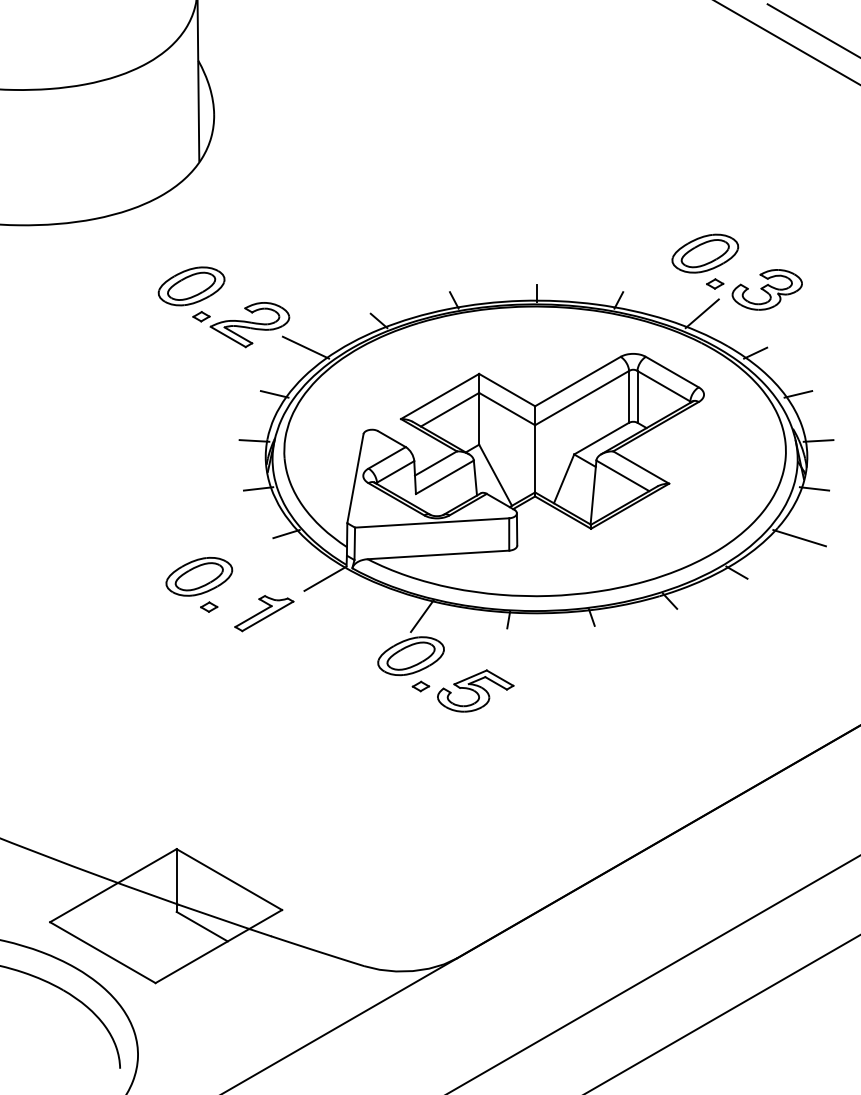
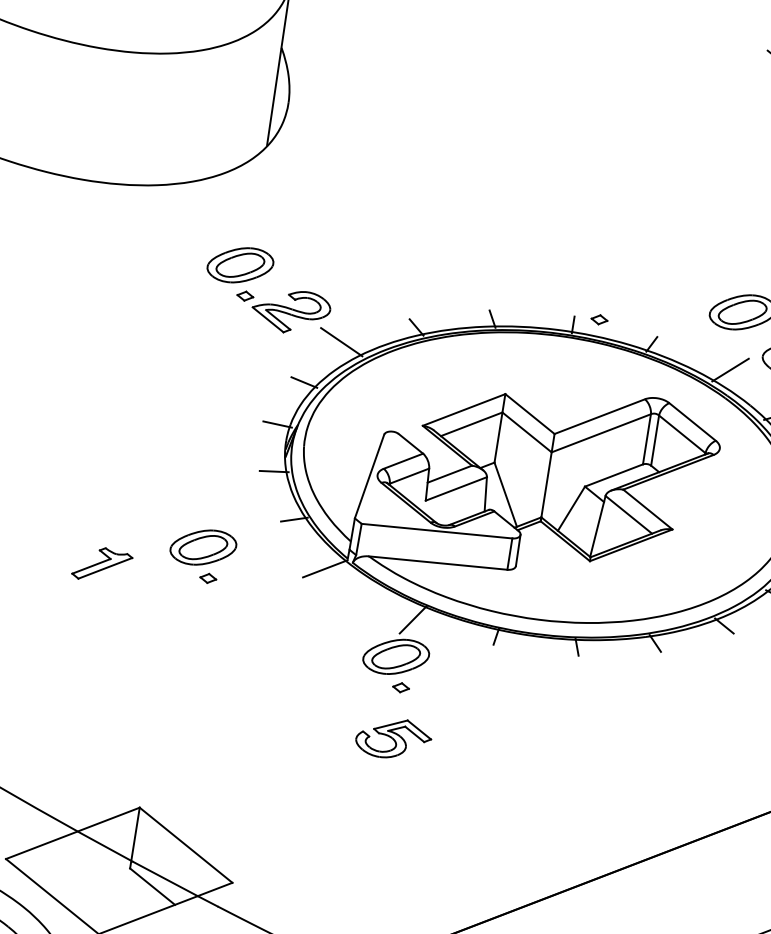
part: (715, 283) -> (599, 319), moved
part: (264, 613) -> (102, 565), moved
part: (475, 690) -> (393, 738), moved

